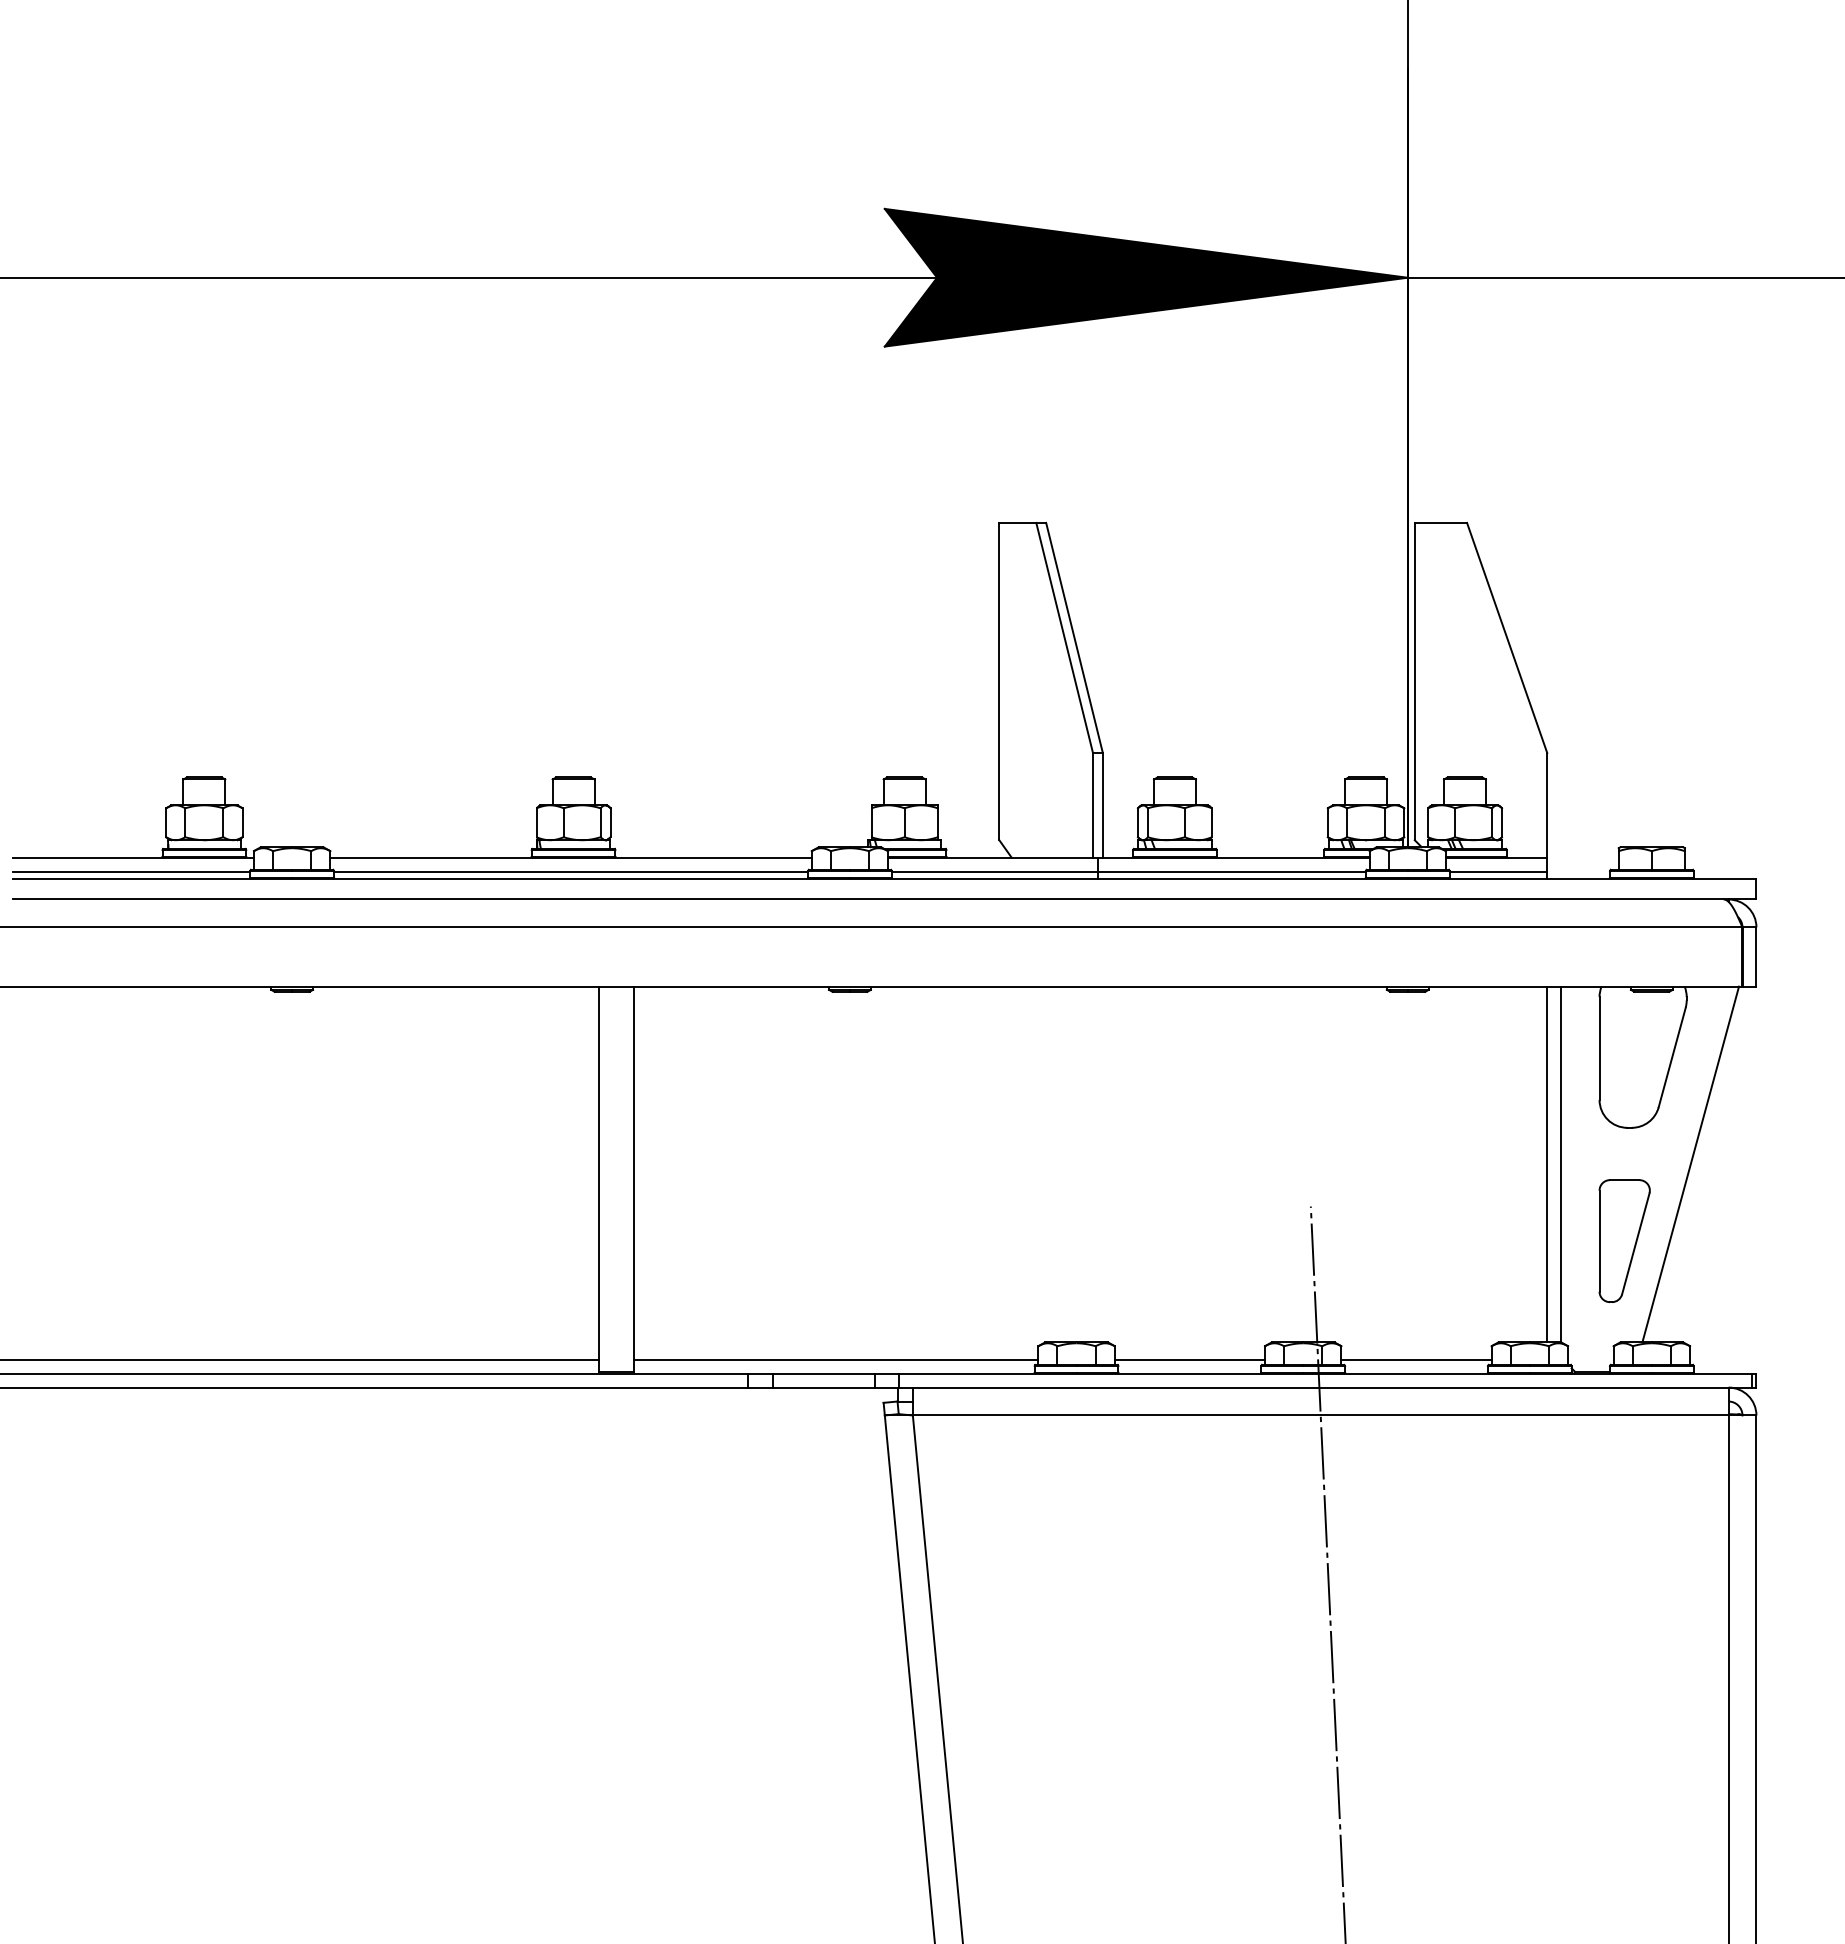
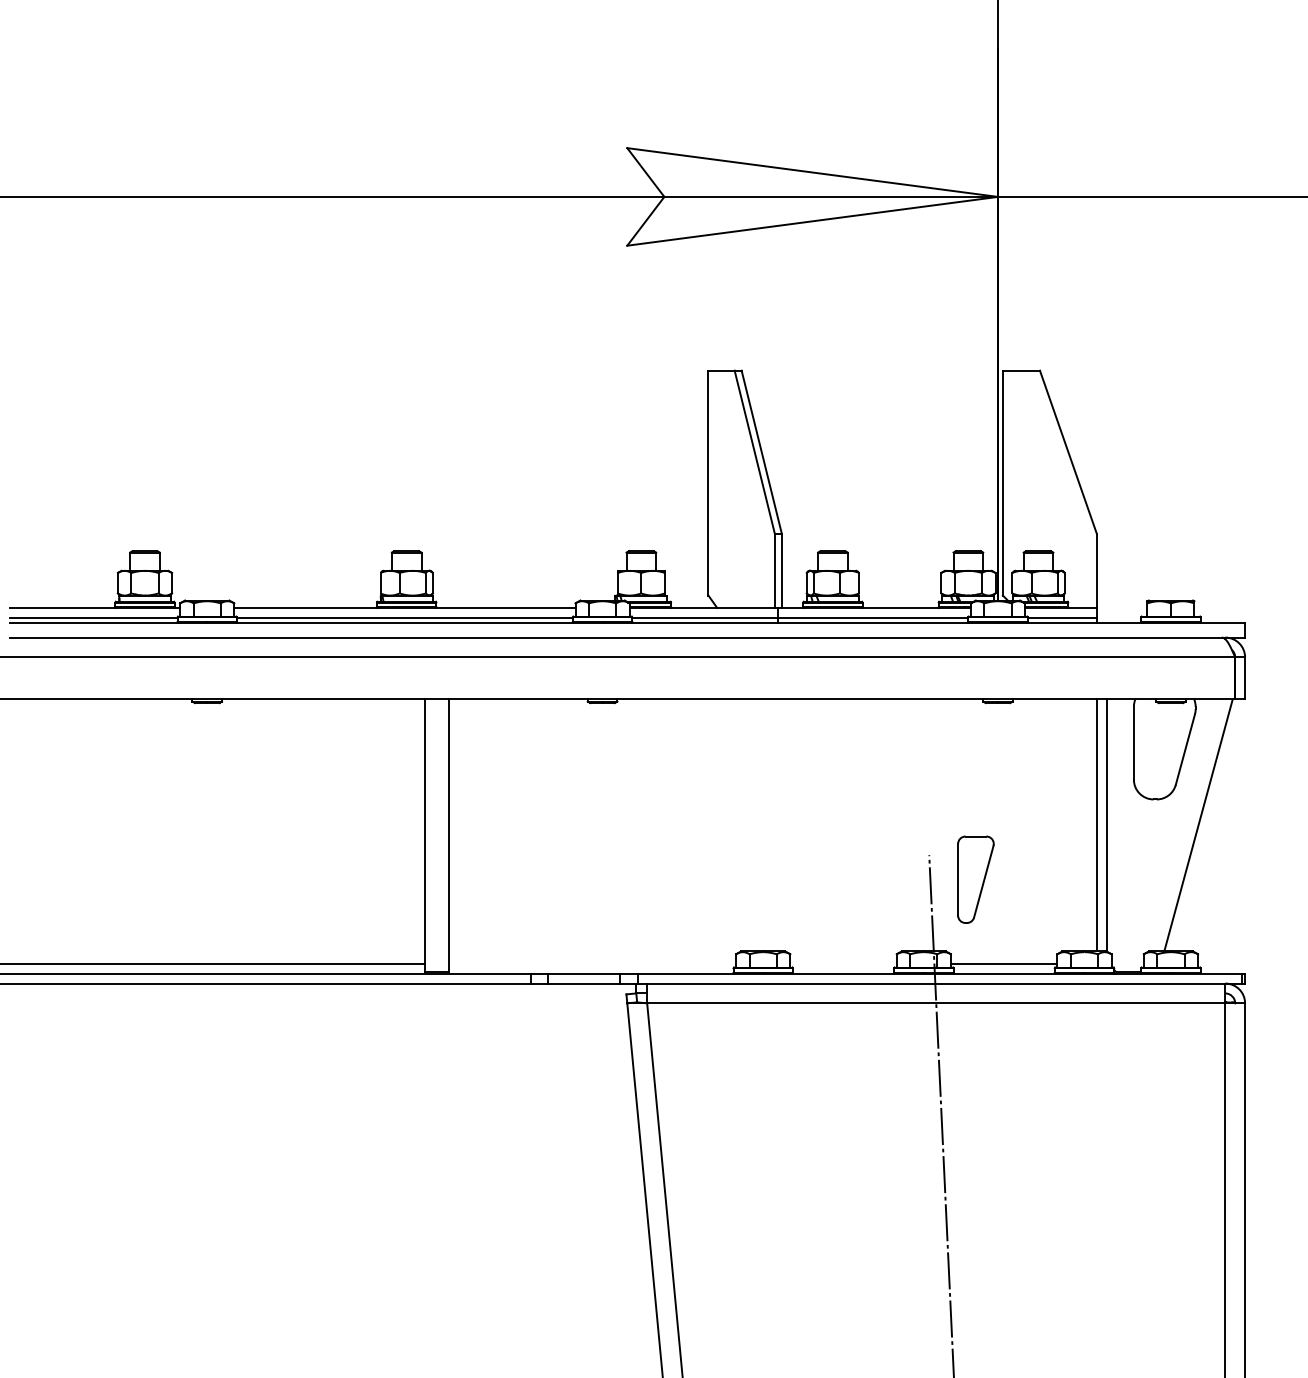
fill: (1145, 277) -> (812, 196), removed
part: (1624, 1240) -> (975, 879), moved
line: (835, 1359) -> (592, 963), removed
line: (1189, 1359) -> (843, 963), removed

